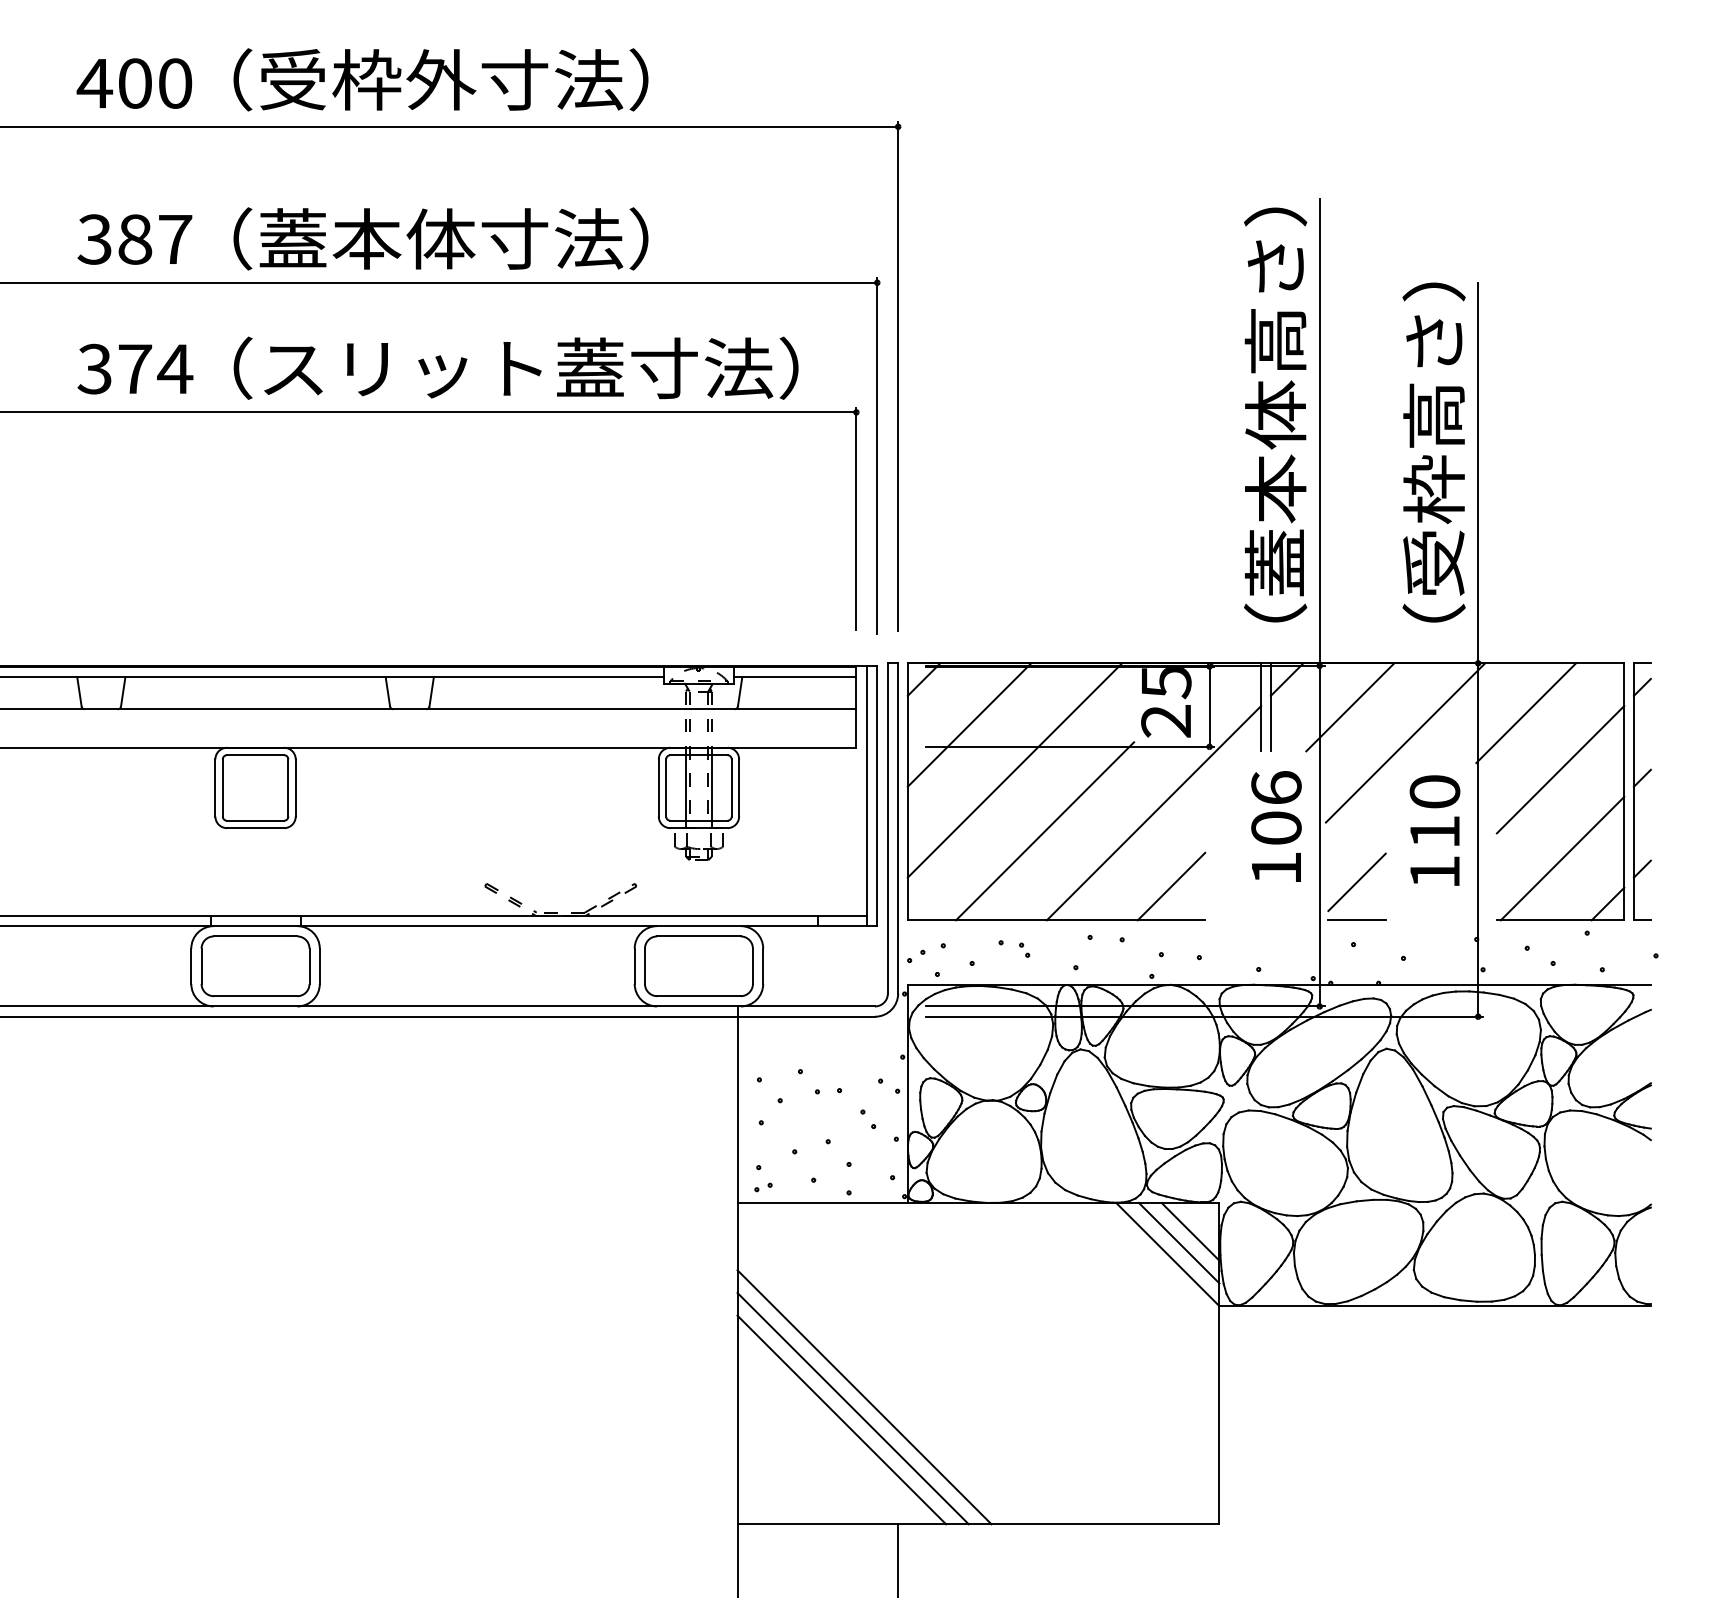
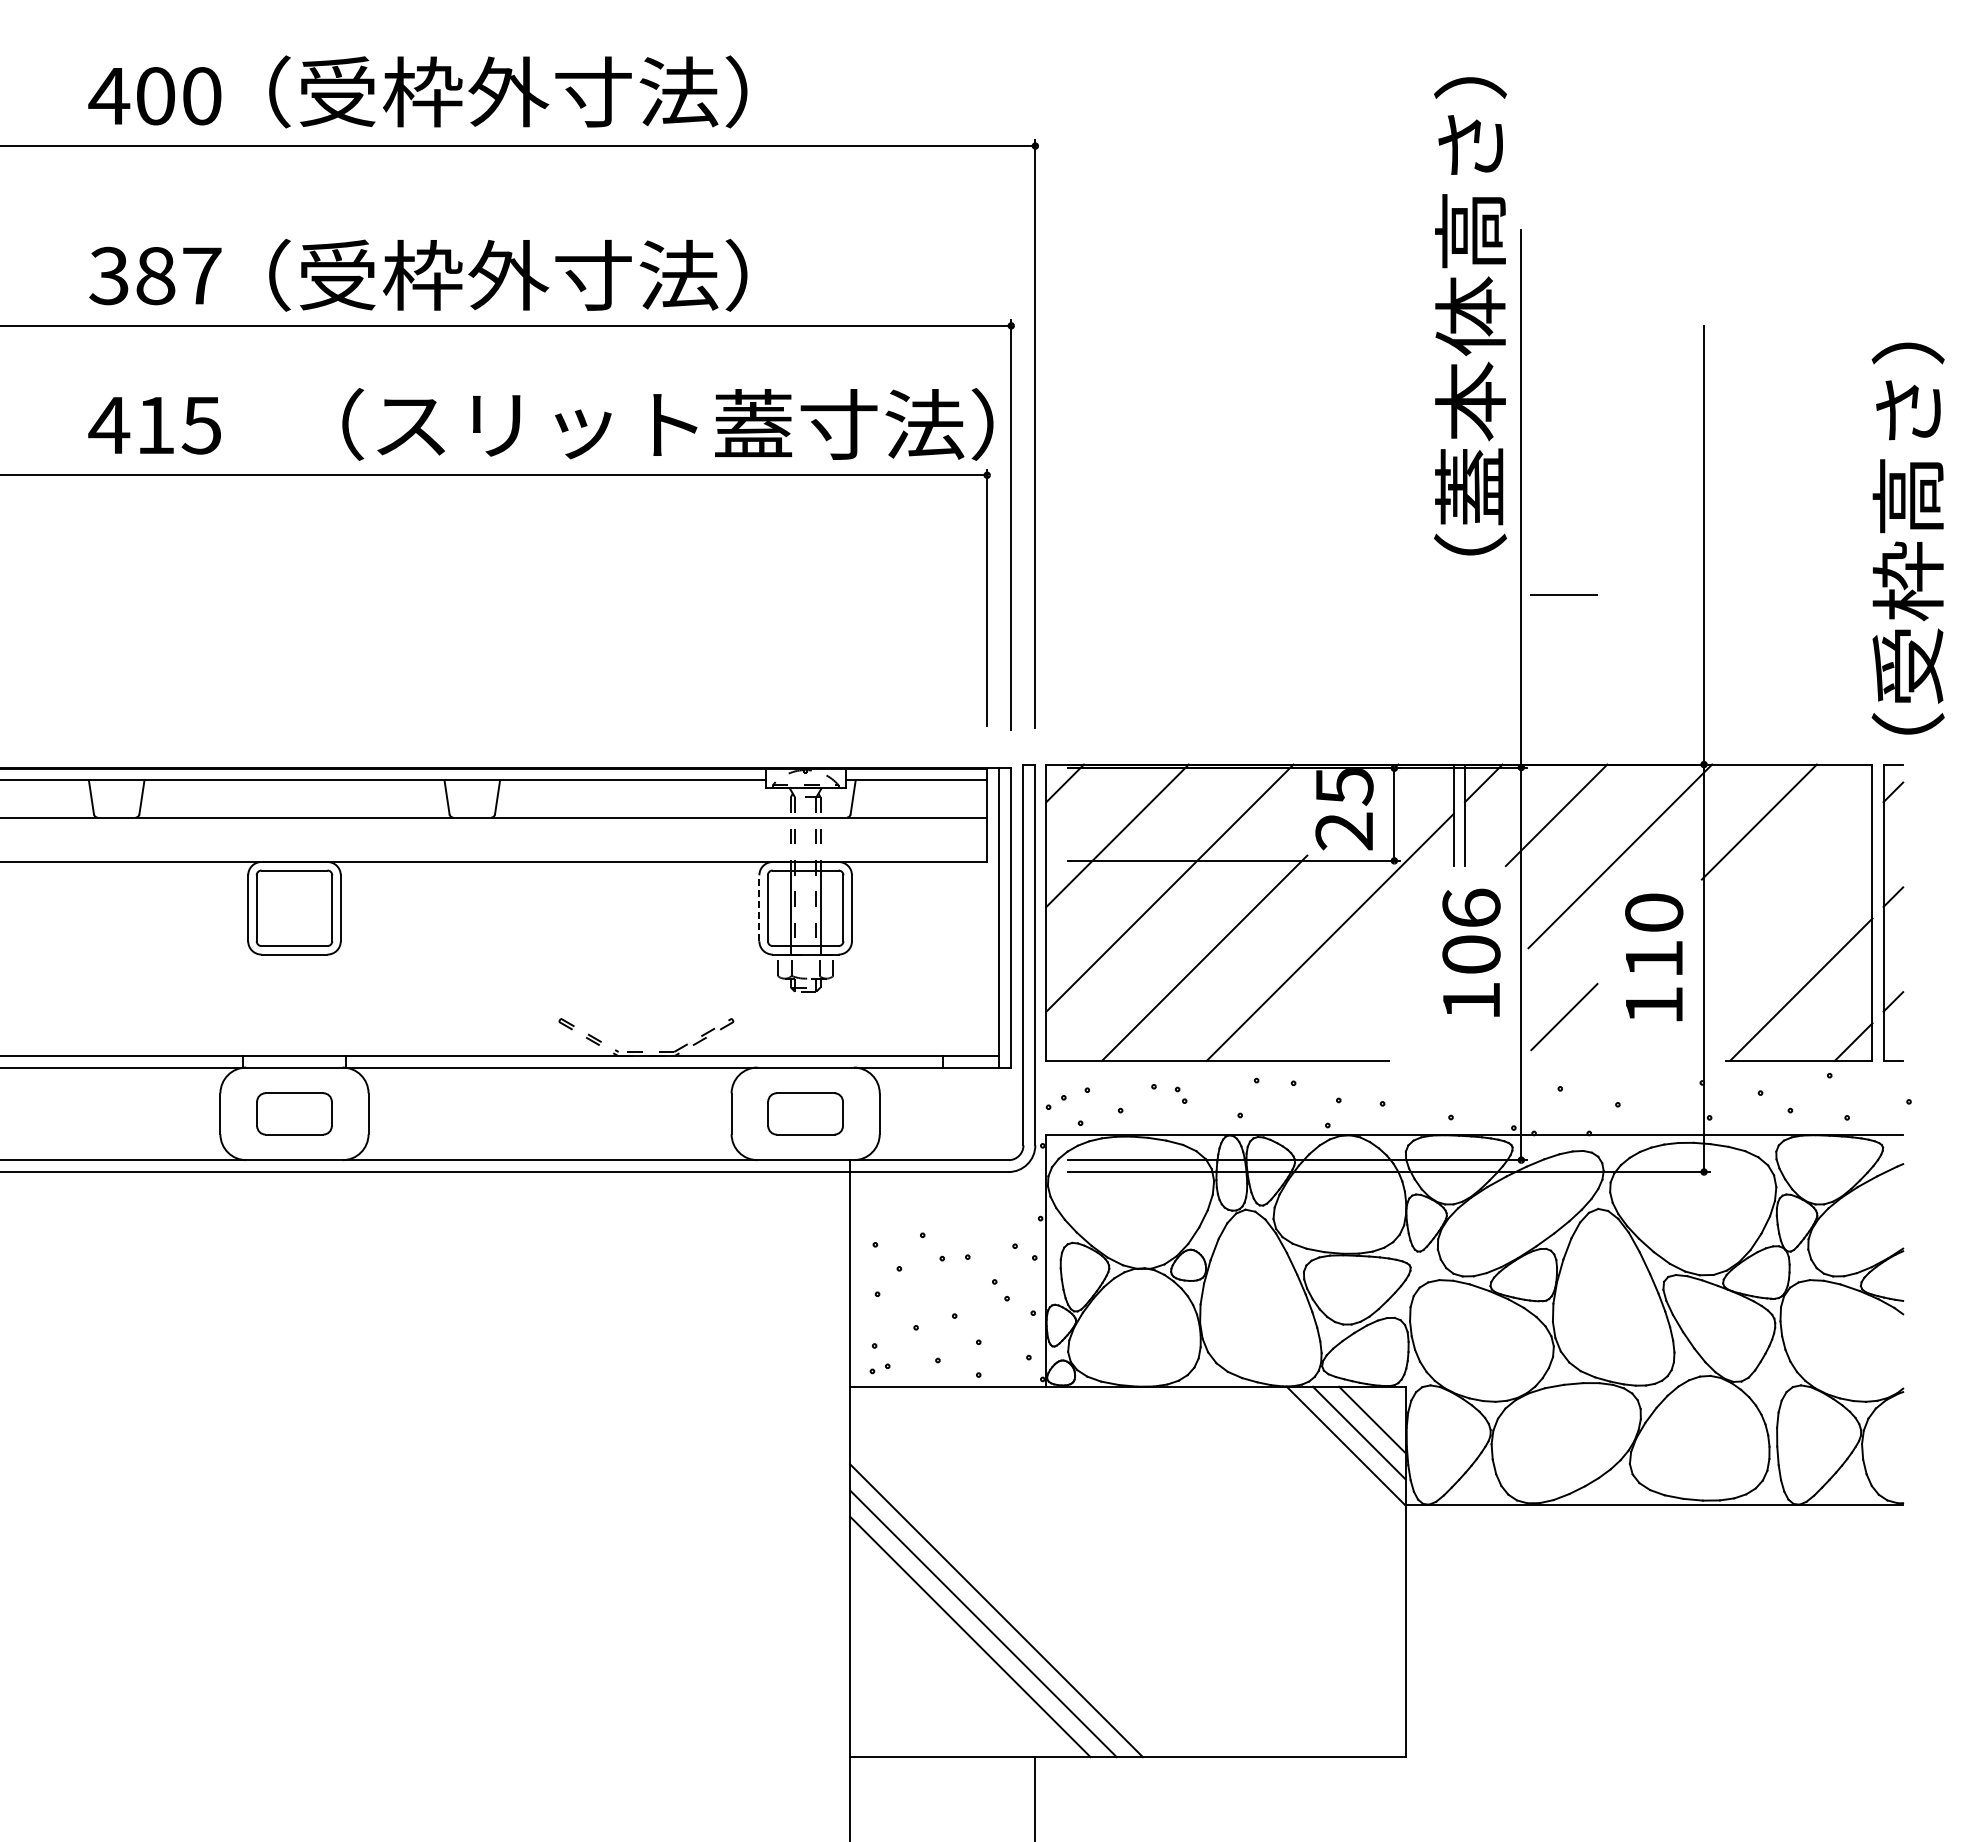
text: (368, 238) -> (424, 274), （蓋本体寸法） -> （受枠外寸法）
text: (515, 368) -> (667, 424), moved
text: (134, 369) -> (155, 425), 374 -> 415
text: (1275, 415) -> (1470, 316), moved
text: (1433, 452) -> (1907, 538), moved
line: (1560, 769) -> (1798, 886), removed
line: (658, 788) -> (759, 908), solid -> dashed
line: (1171, 886) -> (1350, 1021), removed
line: (1356, 920) -> (1563, 594), moved
part: (255, 965) -> (294, 1113), size x0.6
part: (698, 965) -> (805, 1113), size x0.6

